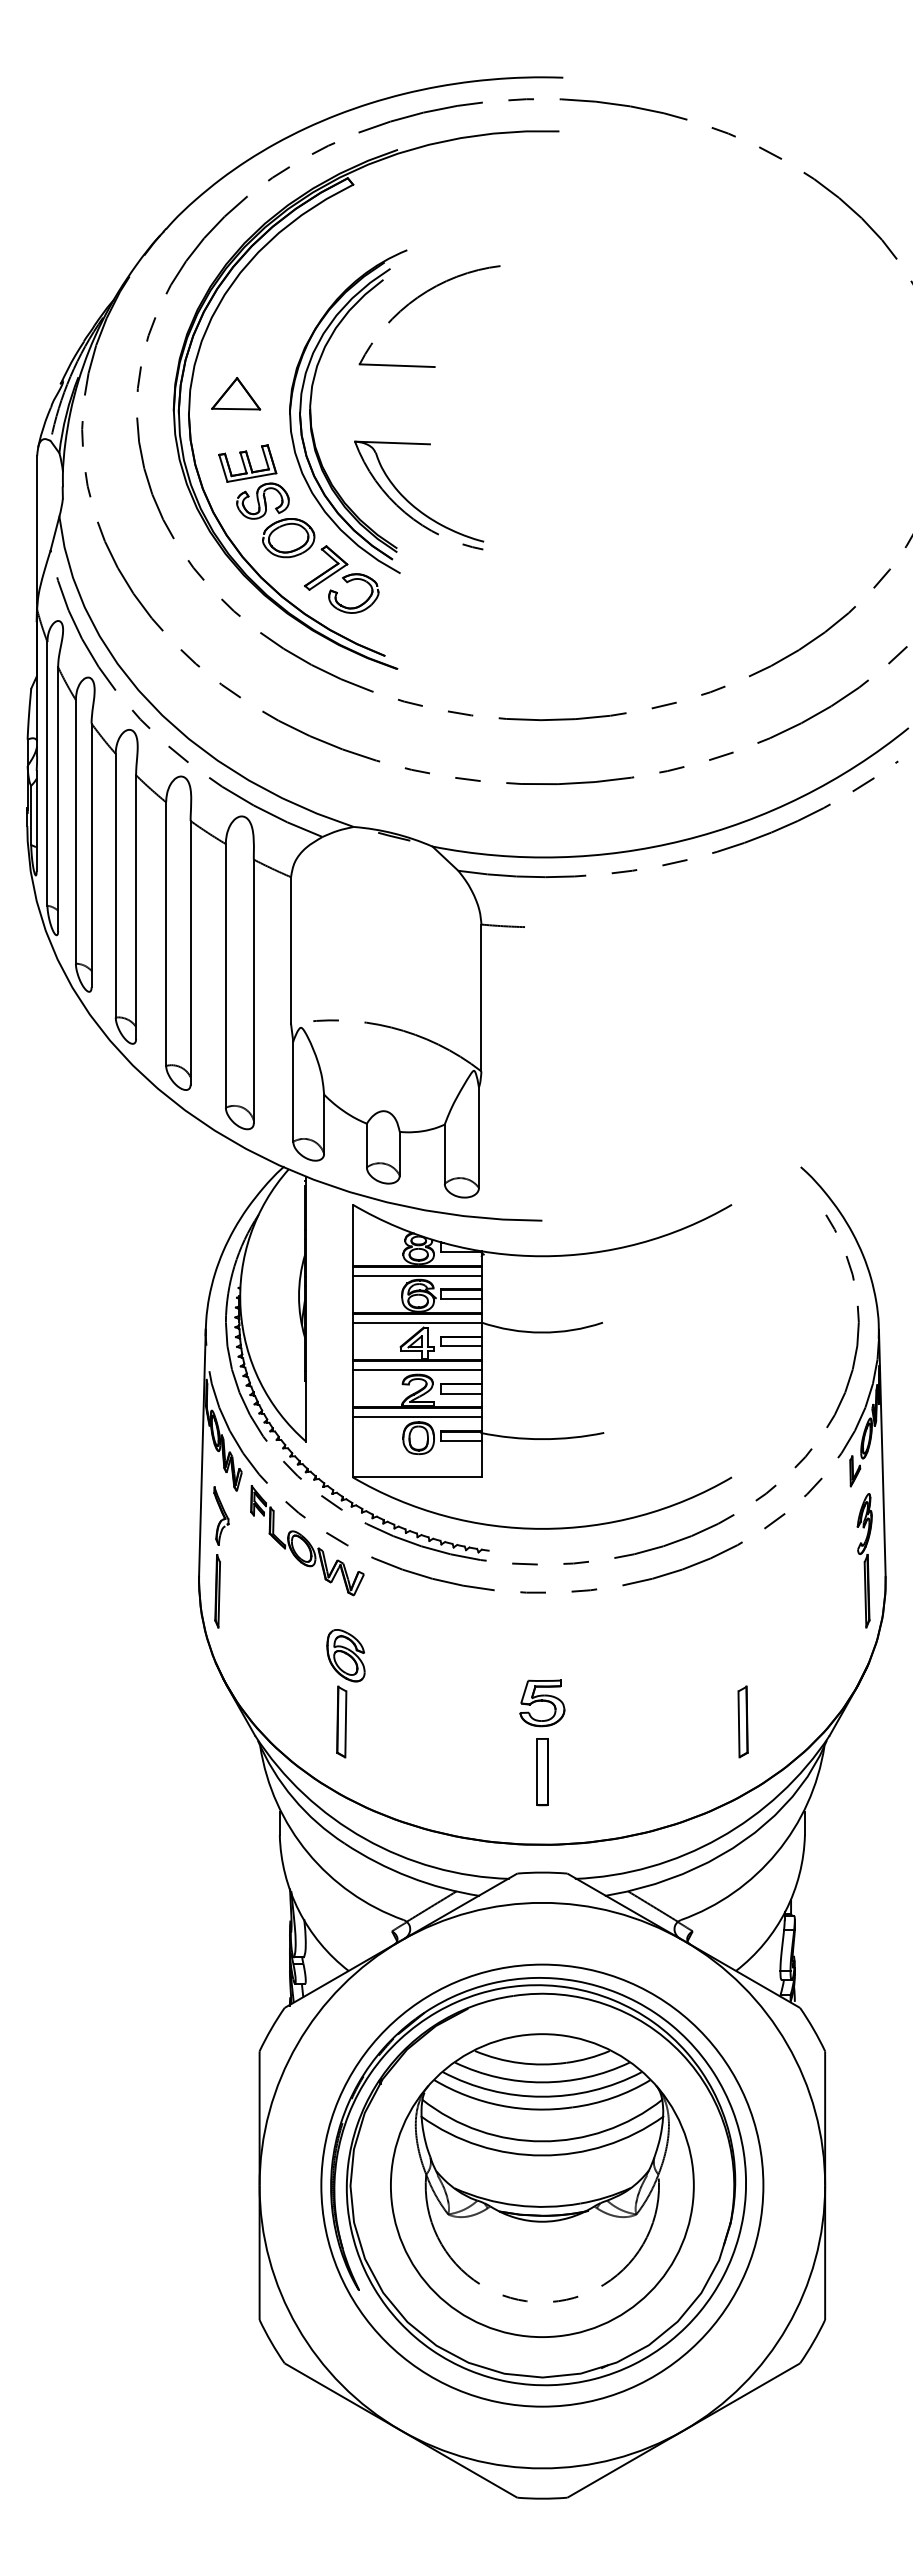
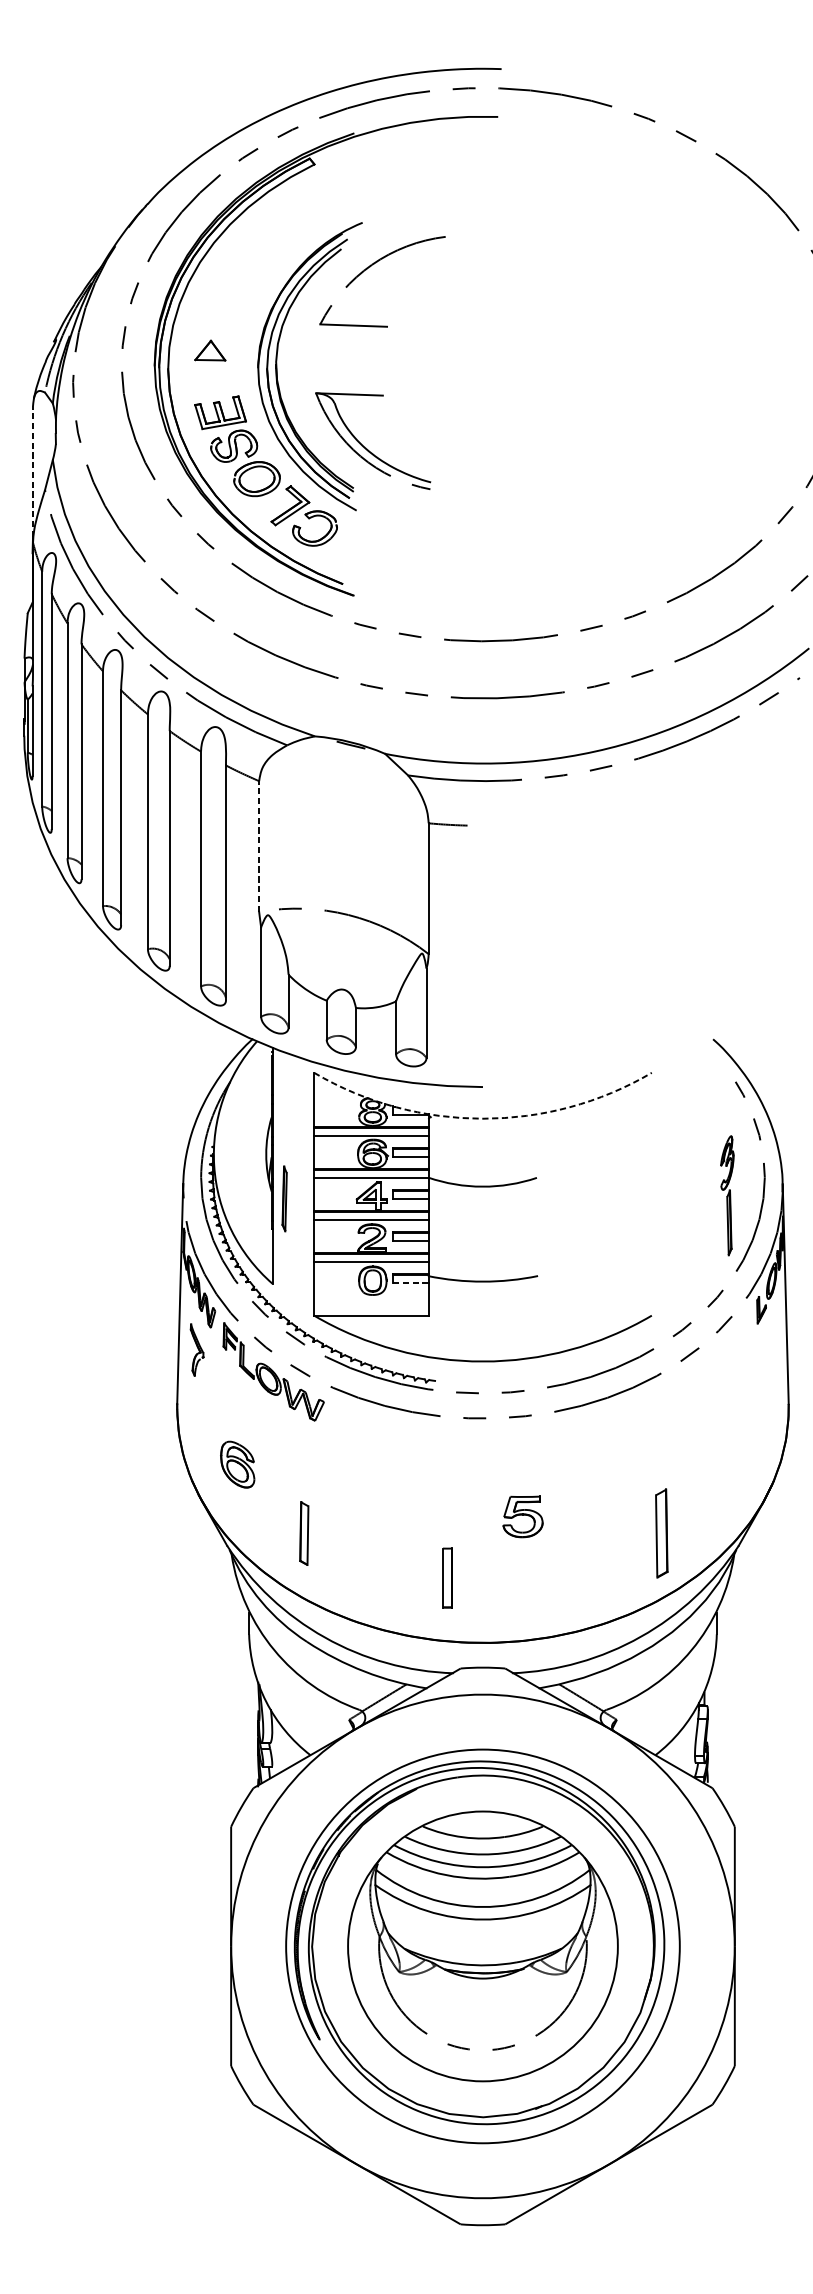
part: (236, 393) -> (210, 350), size x0.7
line: (37, 529) -> (33, 471), solid -> dashed
line: (291, 950) -> (259, 846), solid -> dashed
arc: (542, 1256) -> (483, 1118), solid -> dashed
line: (462, 1440) -> (411, 1282), solid -> dashed
part: (864, 1560) -> (727, 1195), moved
part: (217, 1591) -> (284, 1199), moved
part: (345, 1655) -> (237, 1464), moved
part: (542, 1703) -> (523, 1517), moved
part: (742, 1721) -> (661, 1533), size x1.4
part: (542, 1772) -> (447, 1578), moved

